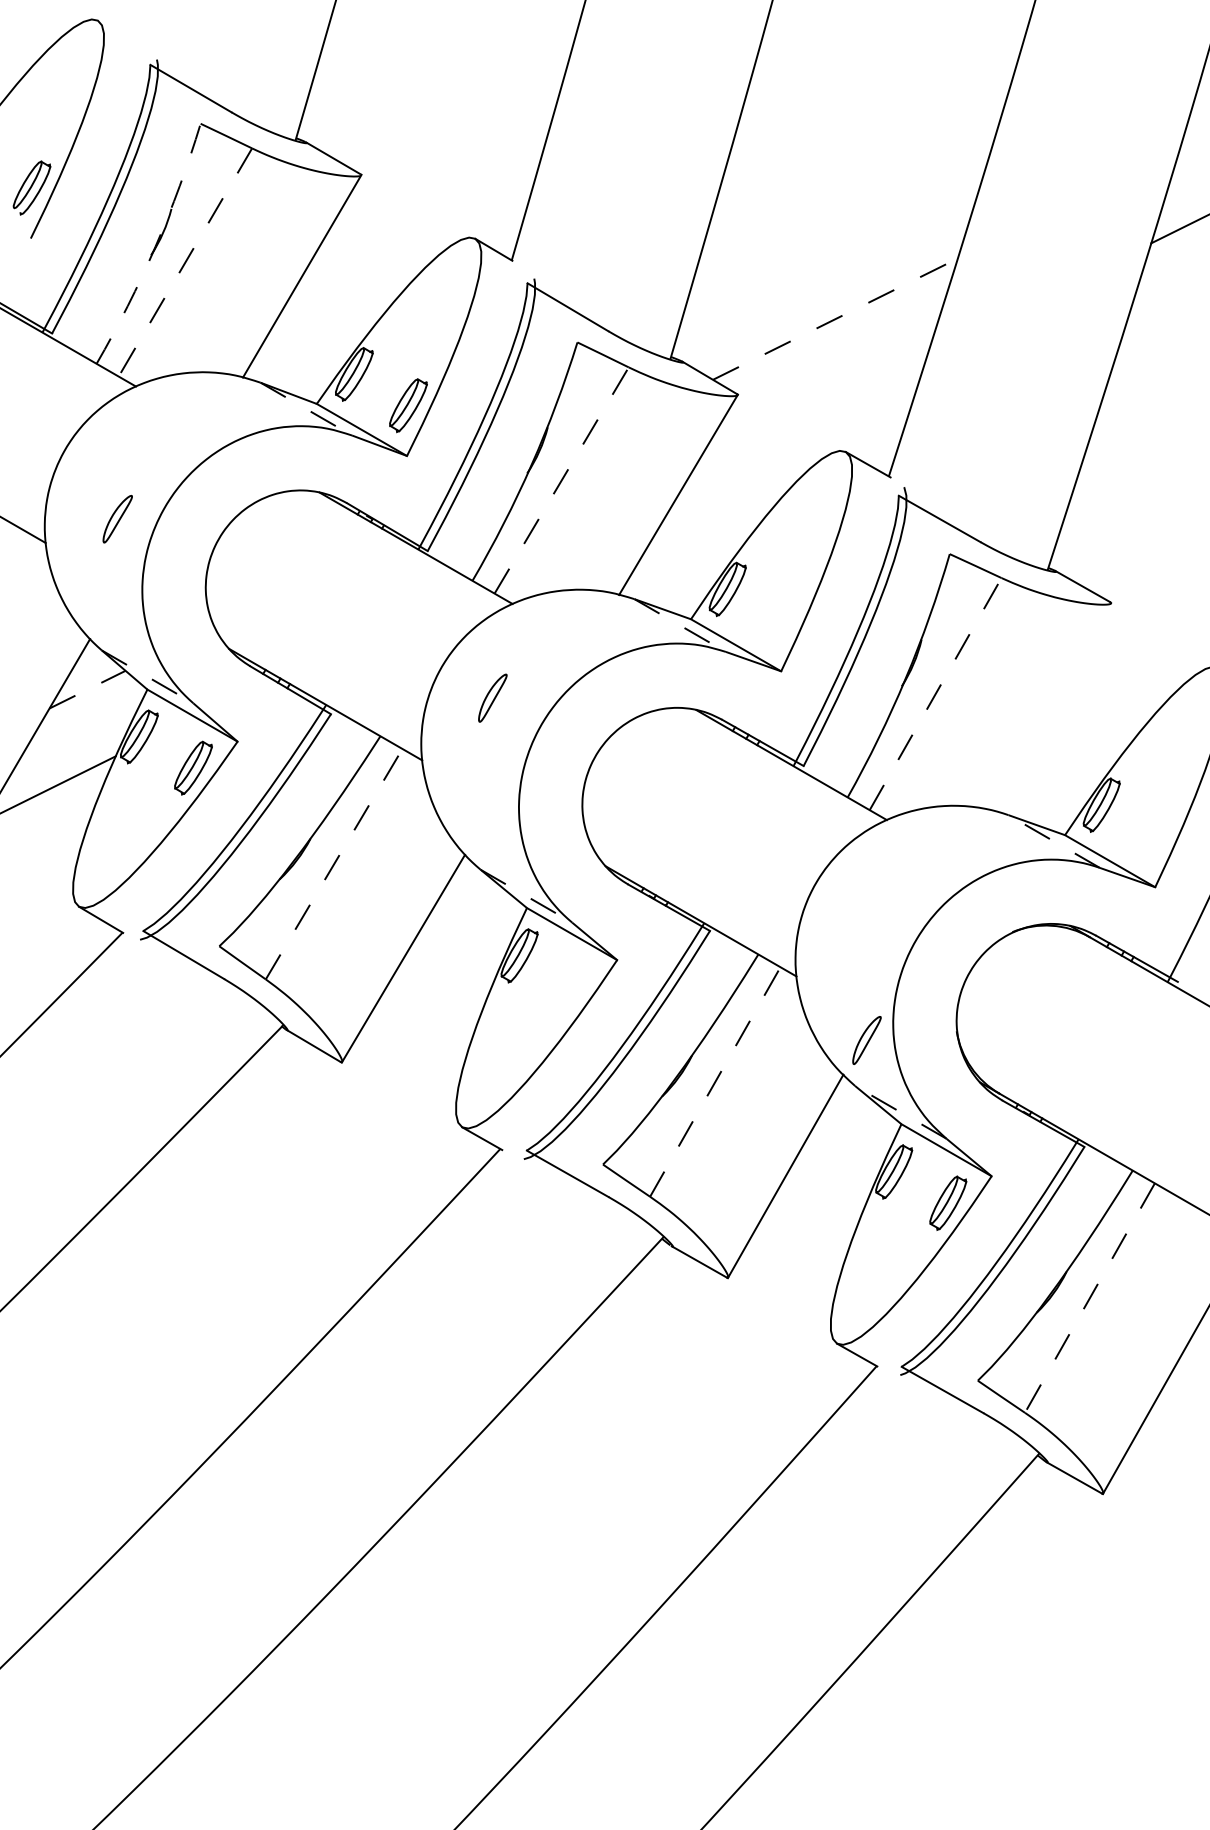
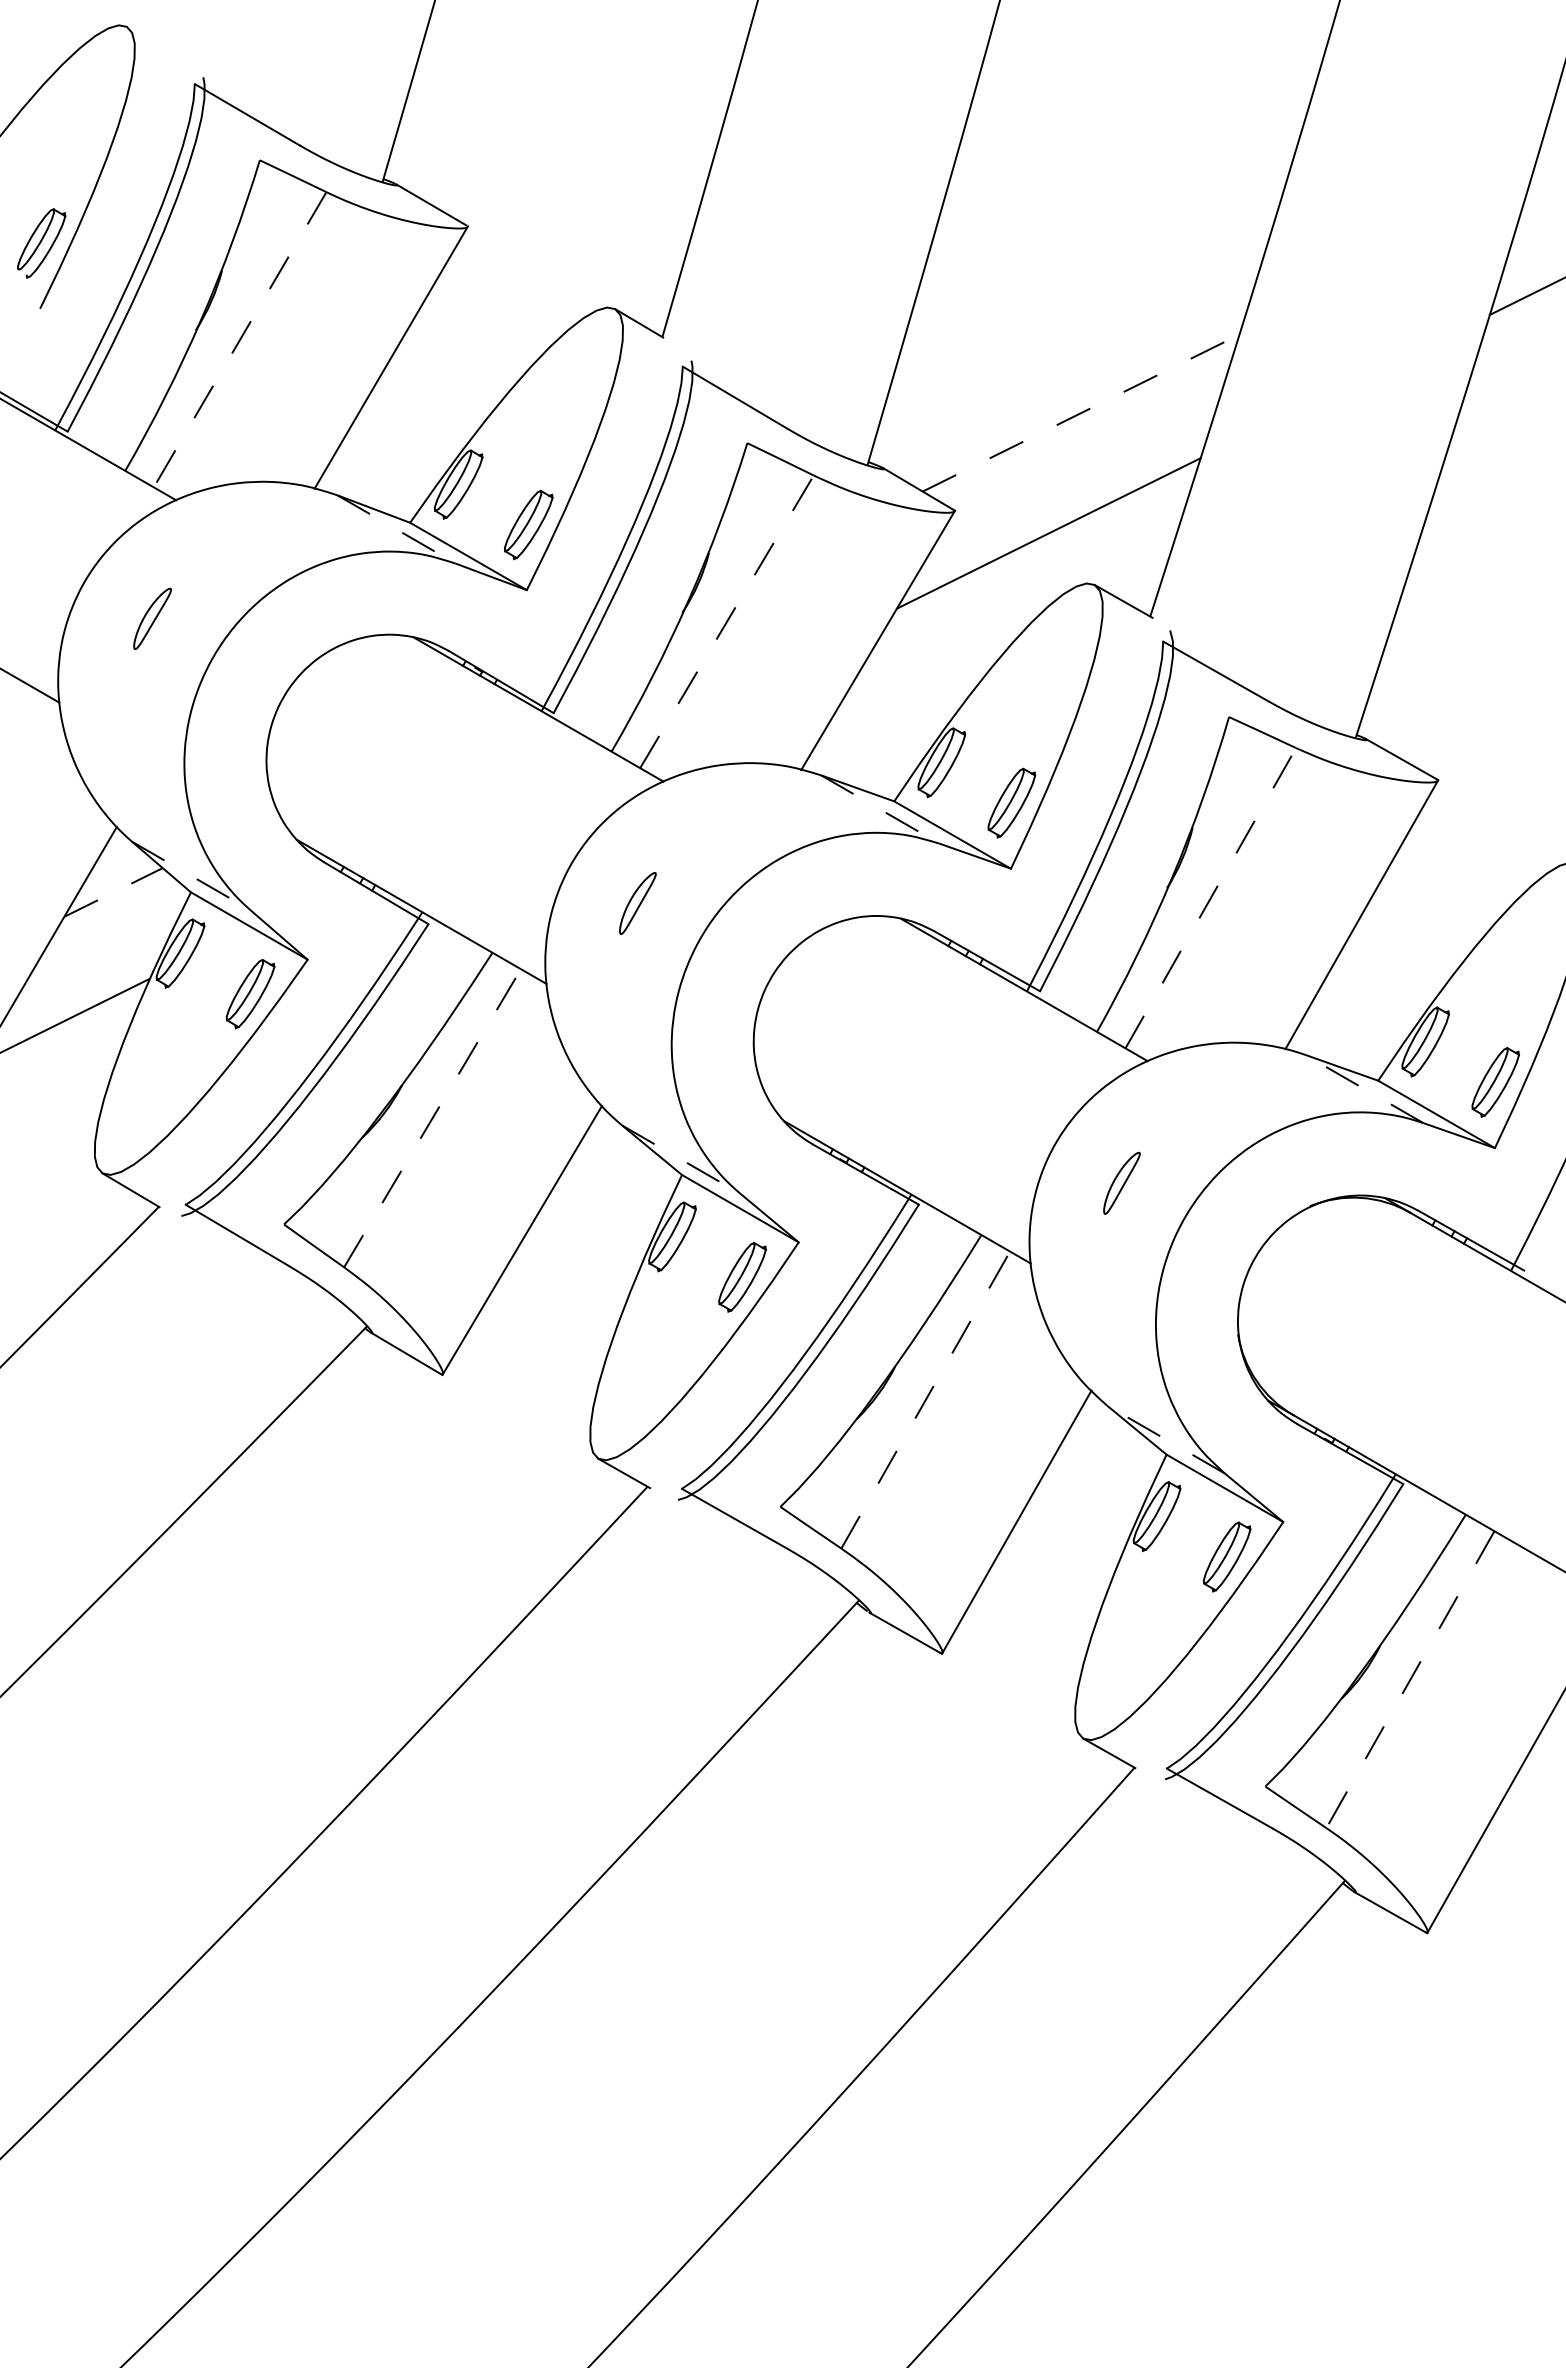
arc: (155, 246) -> (201, 319), dashed -> solid
line: (810, 412) -> (1048, 533), added
part: (117, 518) -> (152, 618), moved
part: (781, 620) -> (1011, 802), added
line: (1052, 706) -> (1361, 914), added
part: (1155, 836) -> (1495, 1082), added
part: (573, 987) -> (742, 1277), added
part: (866, 1039) -> (1121, 1182), moved

